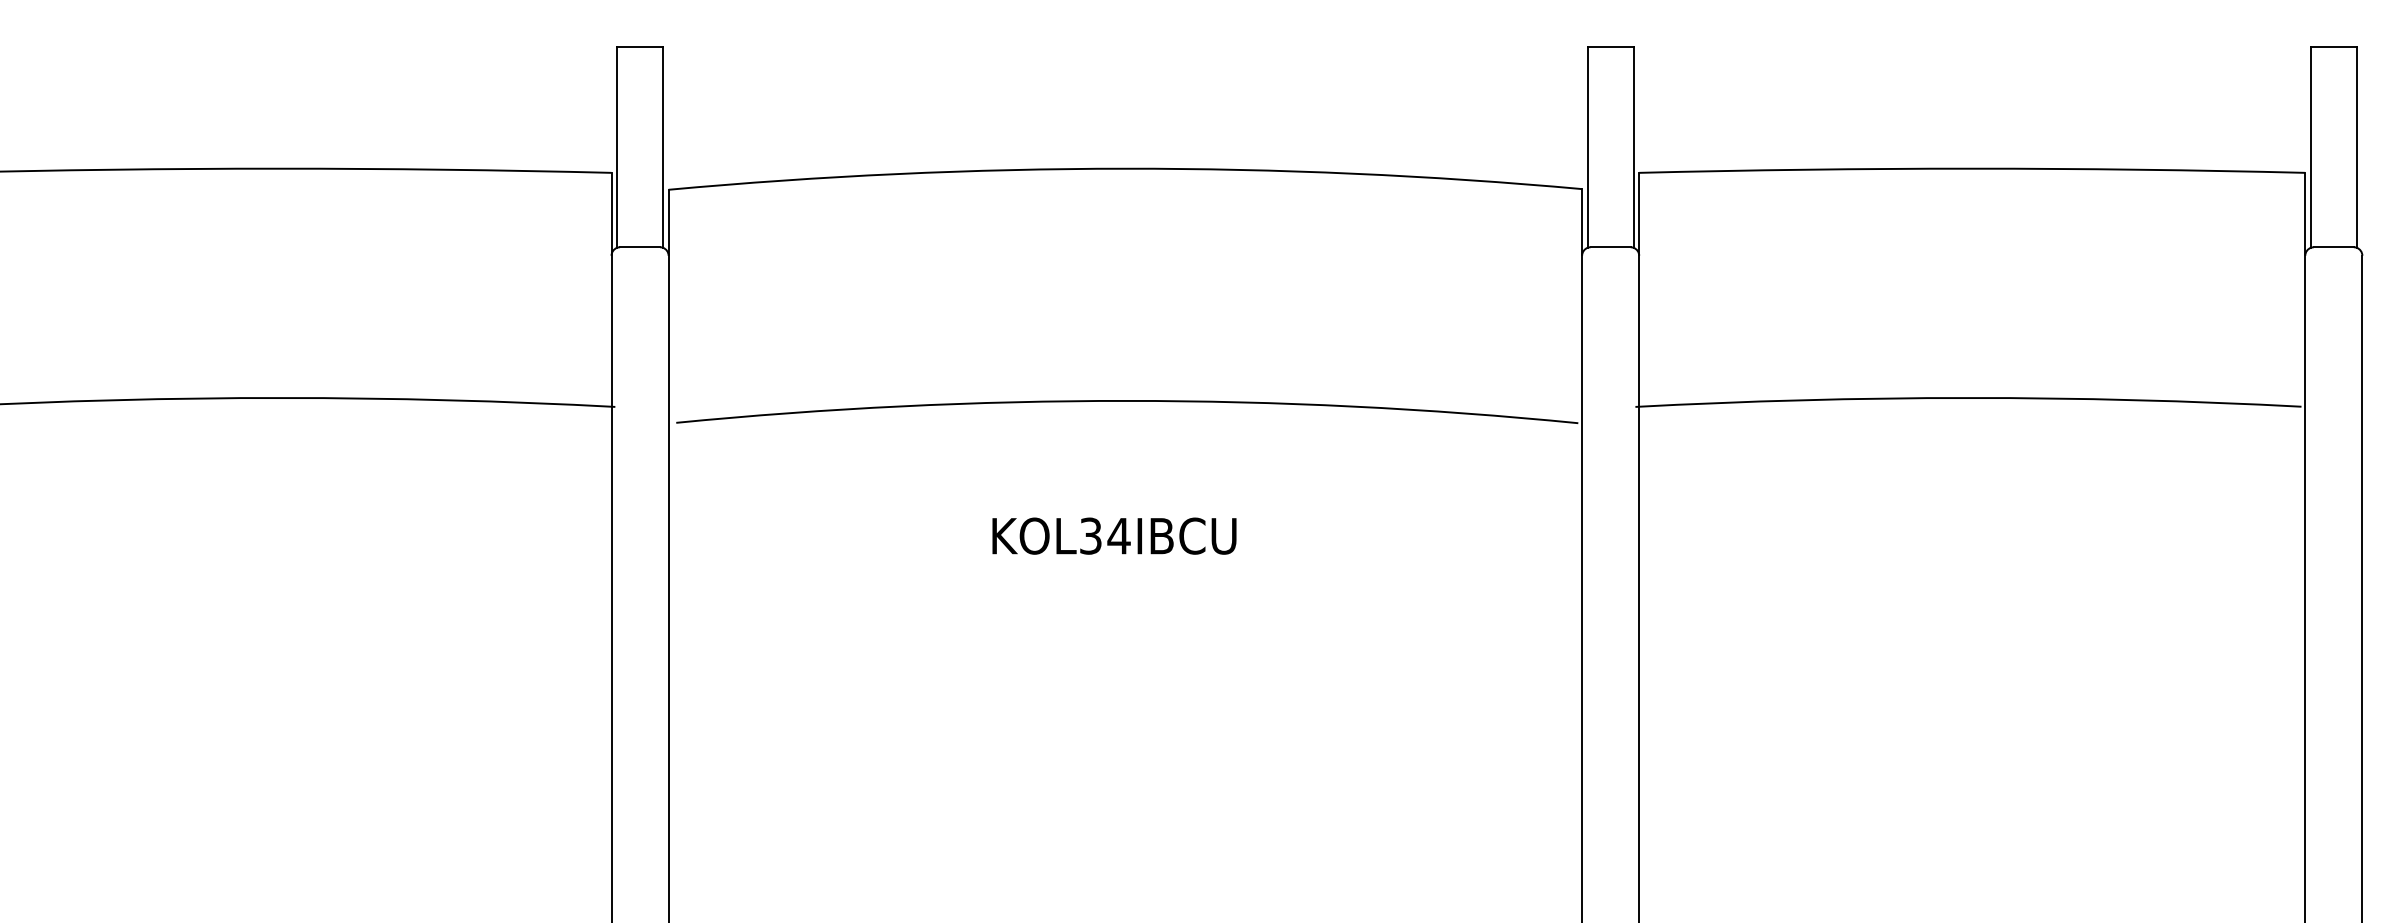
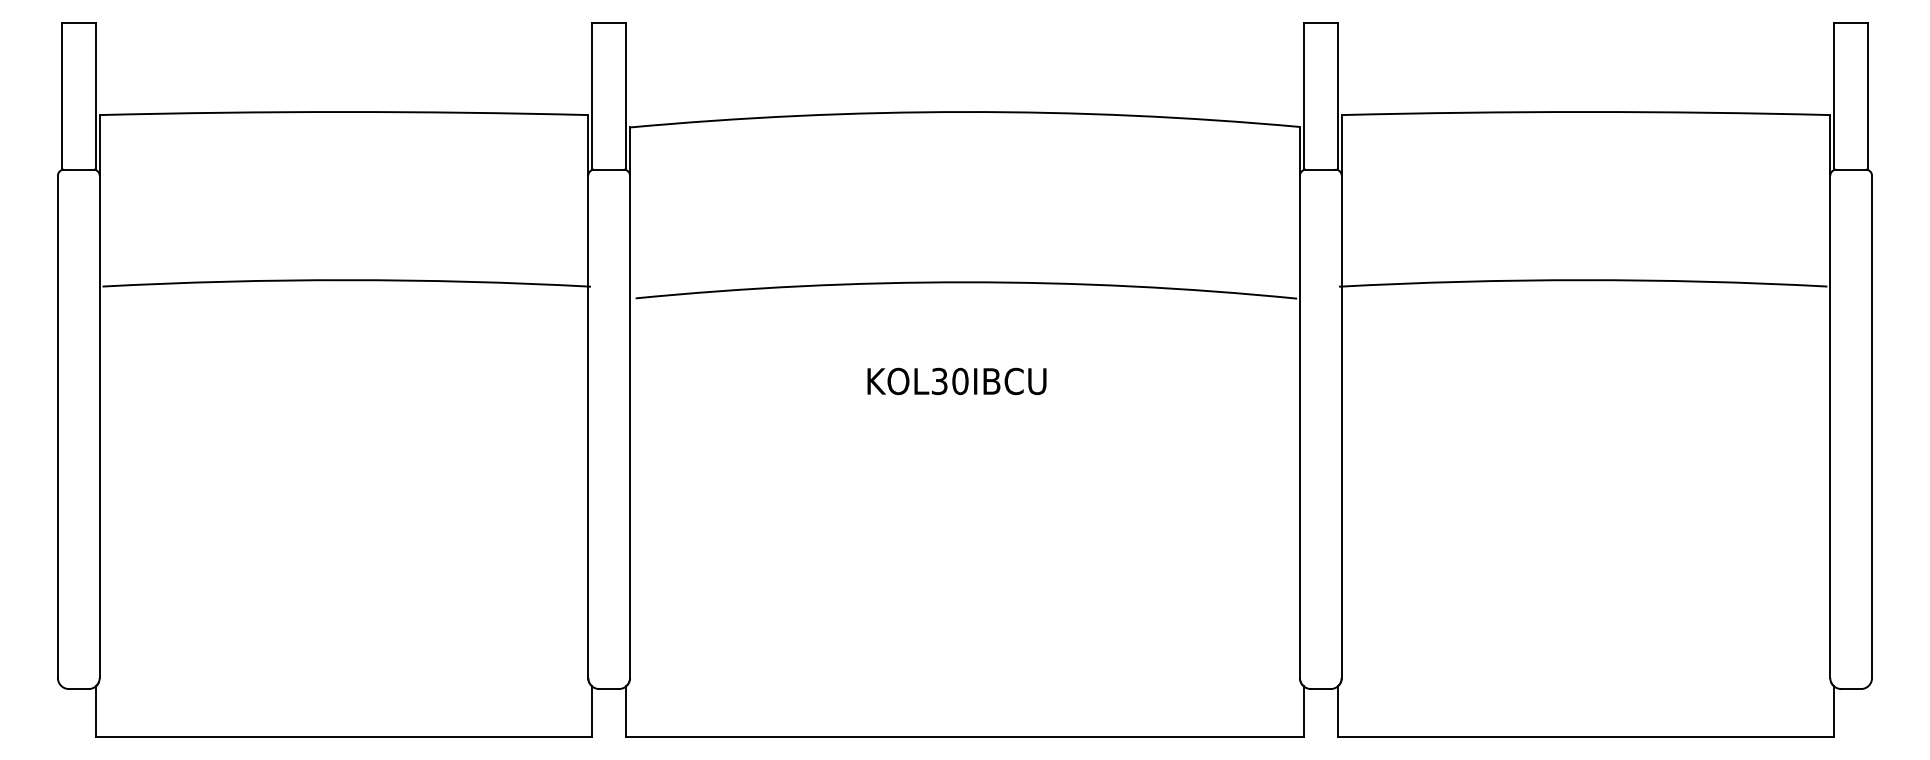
text: (1117, 536) -> (959, 381), KOL34IBCU -> KOL30IBCU

